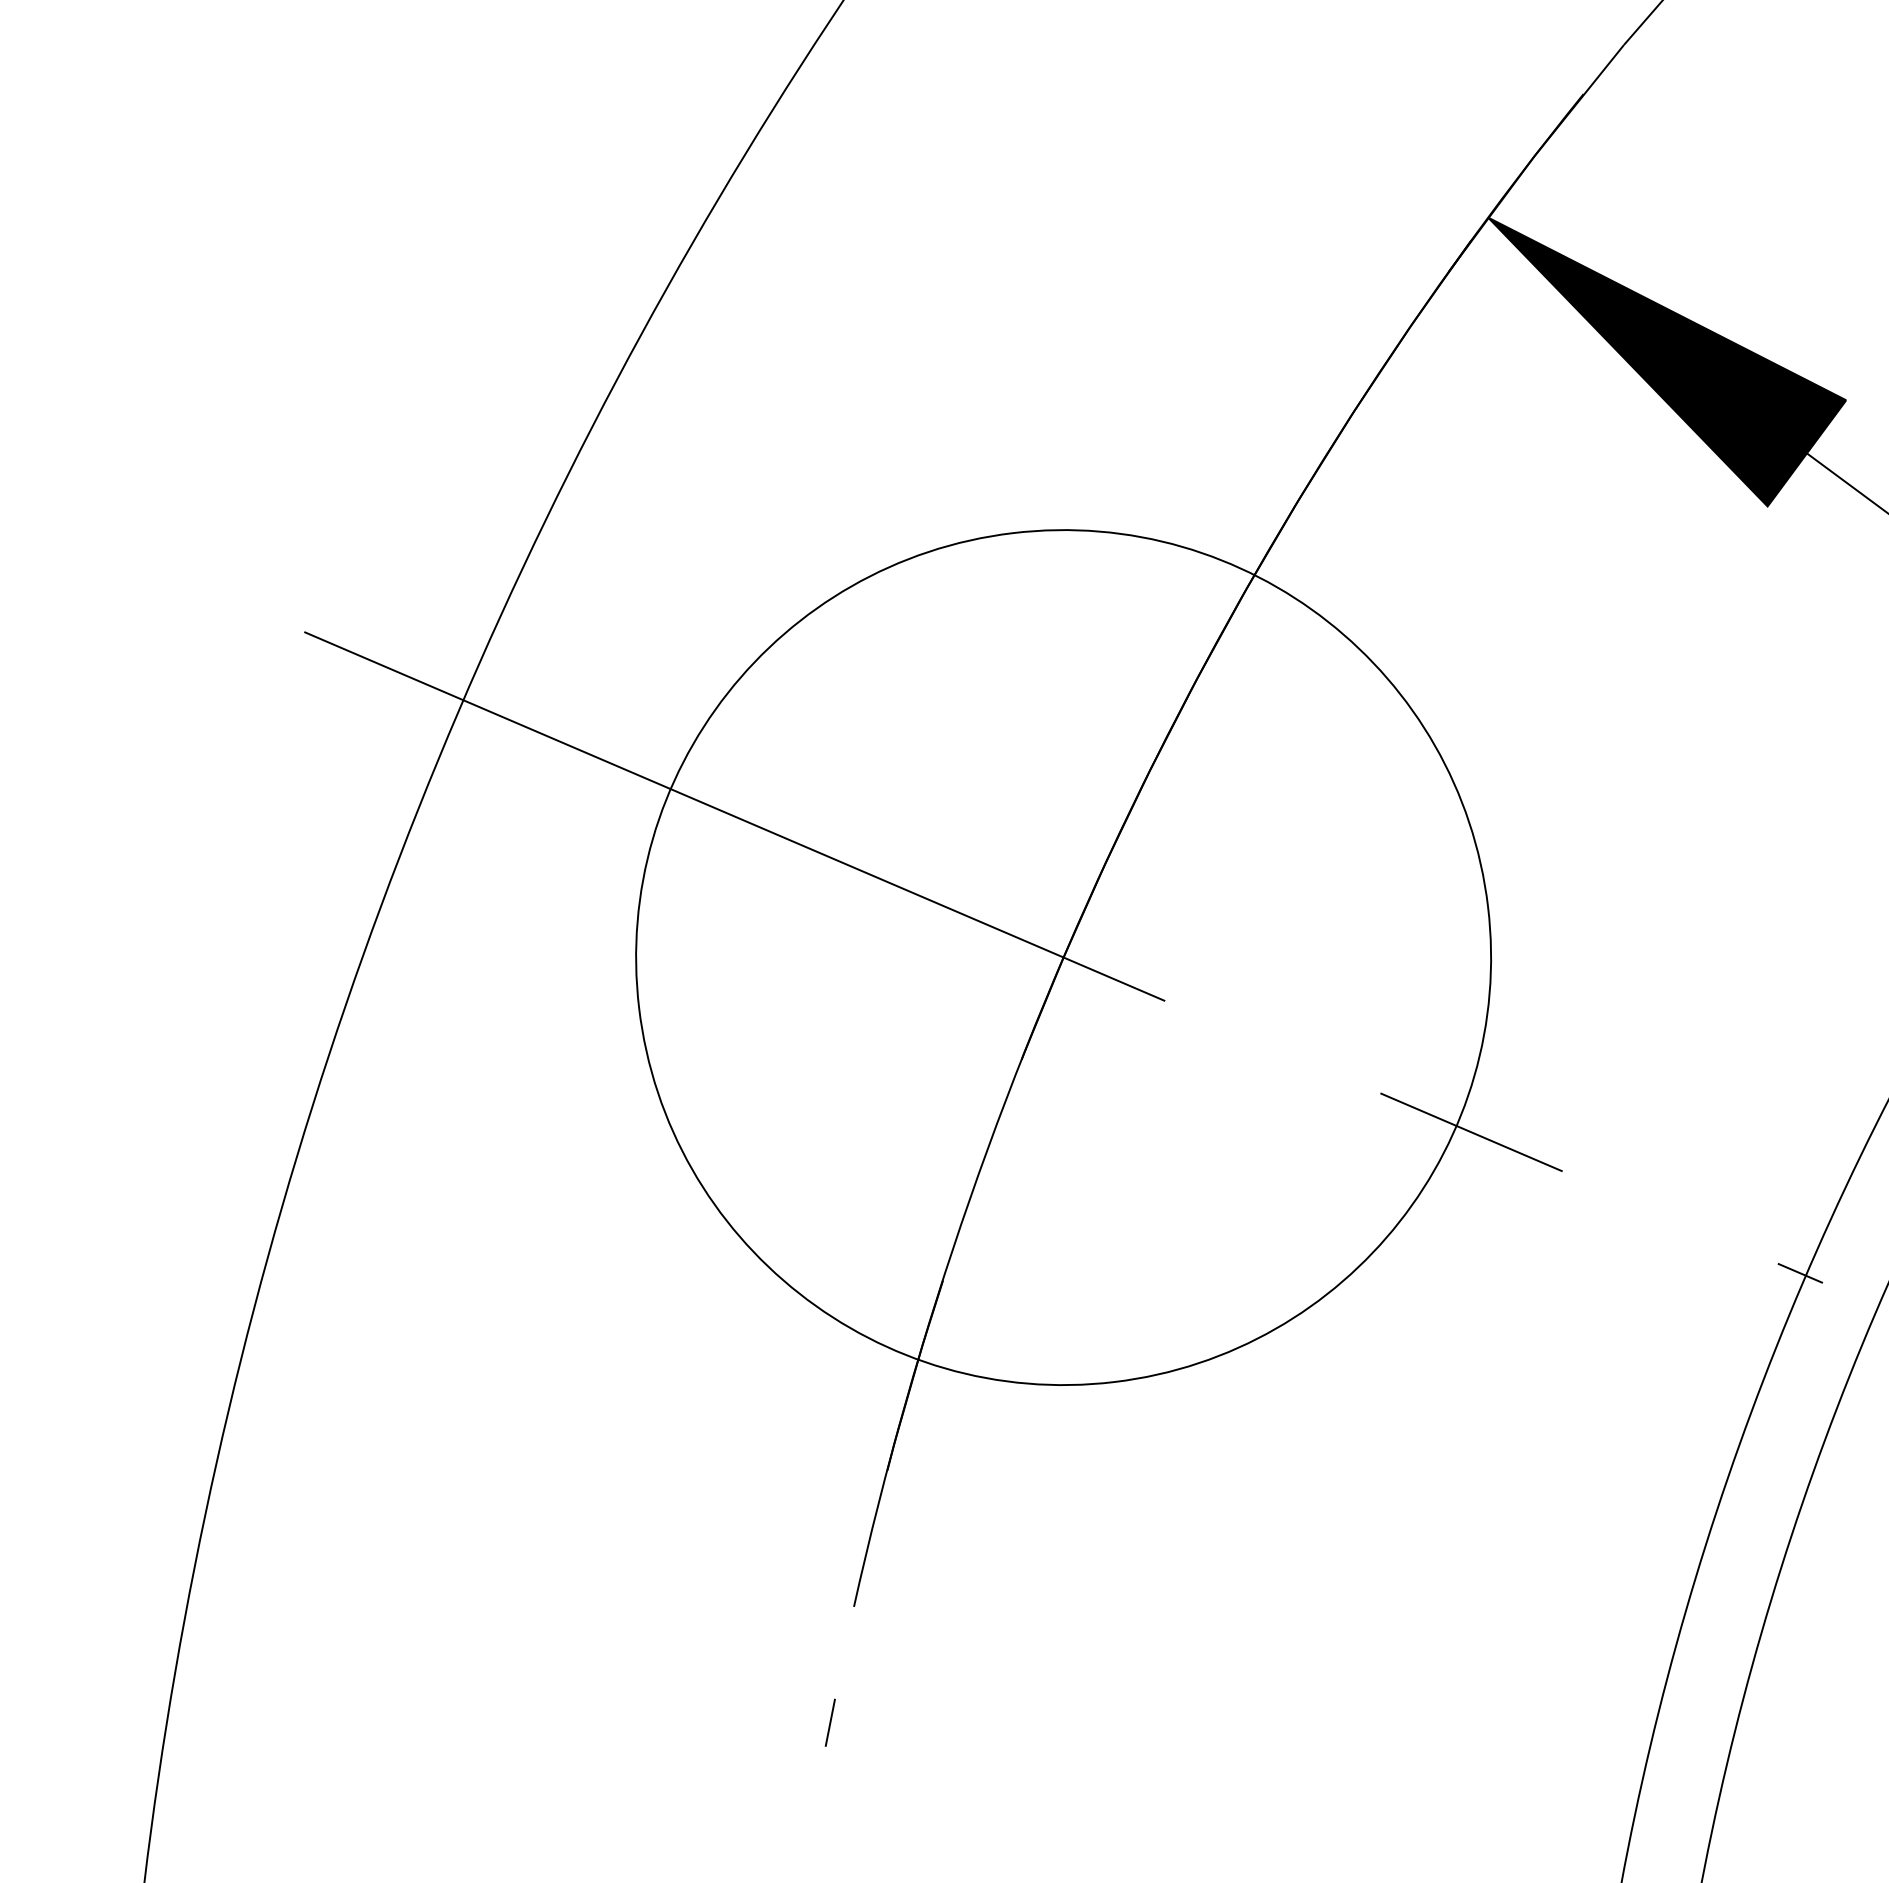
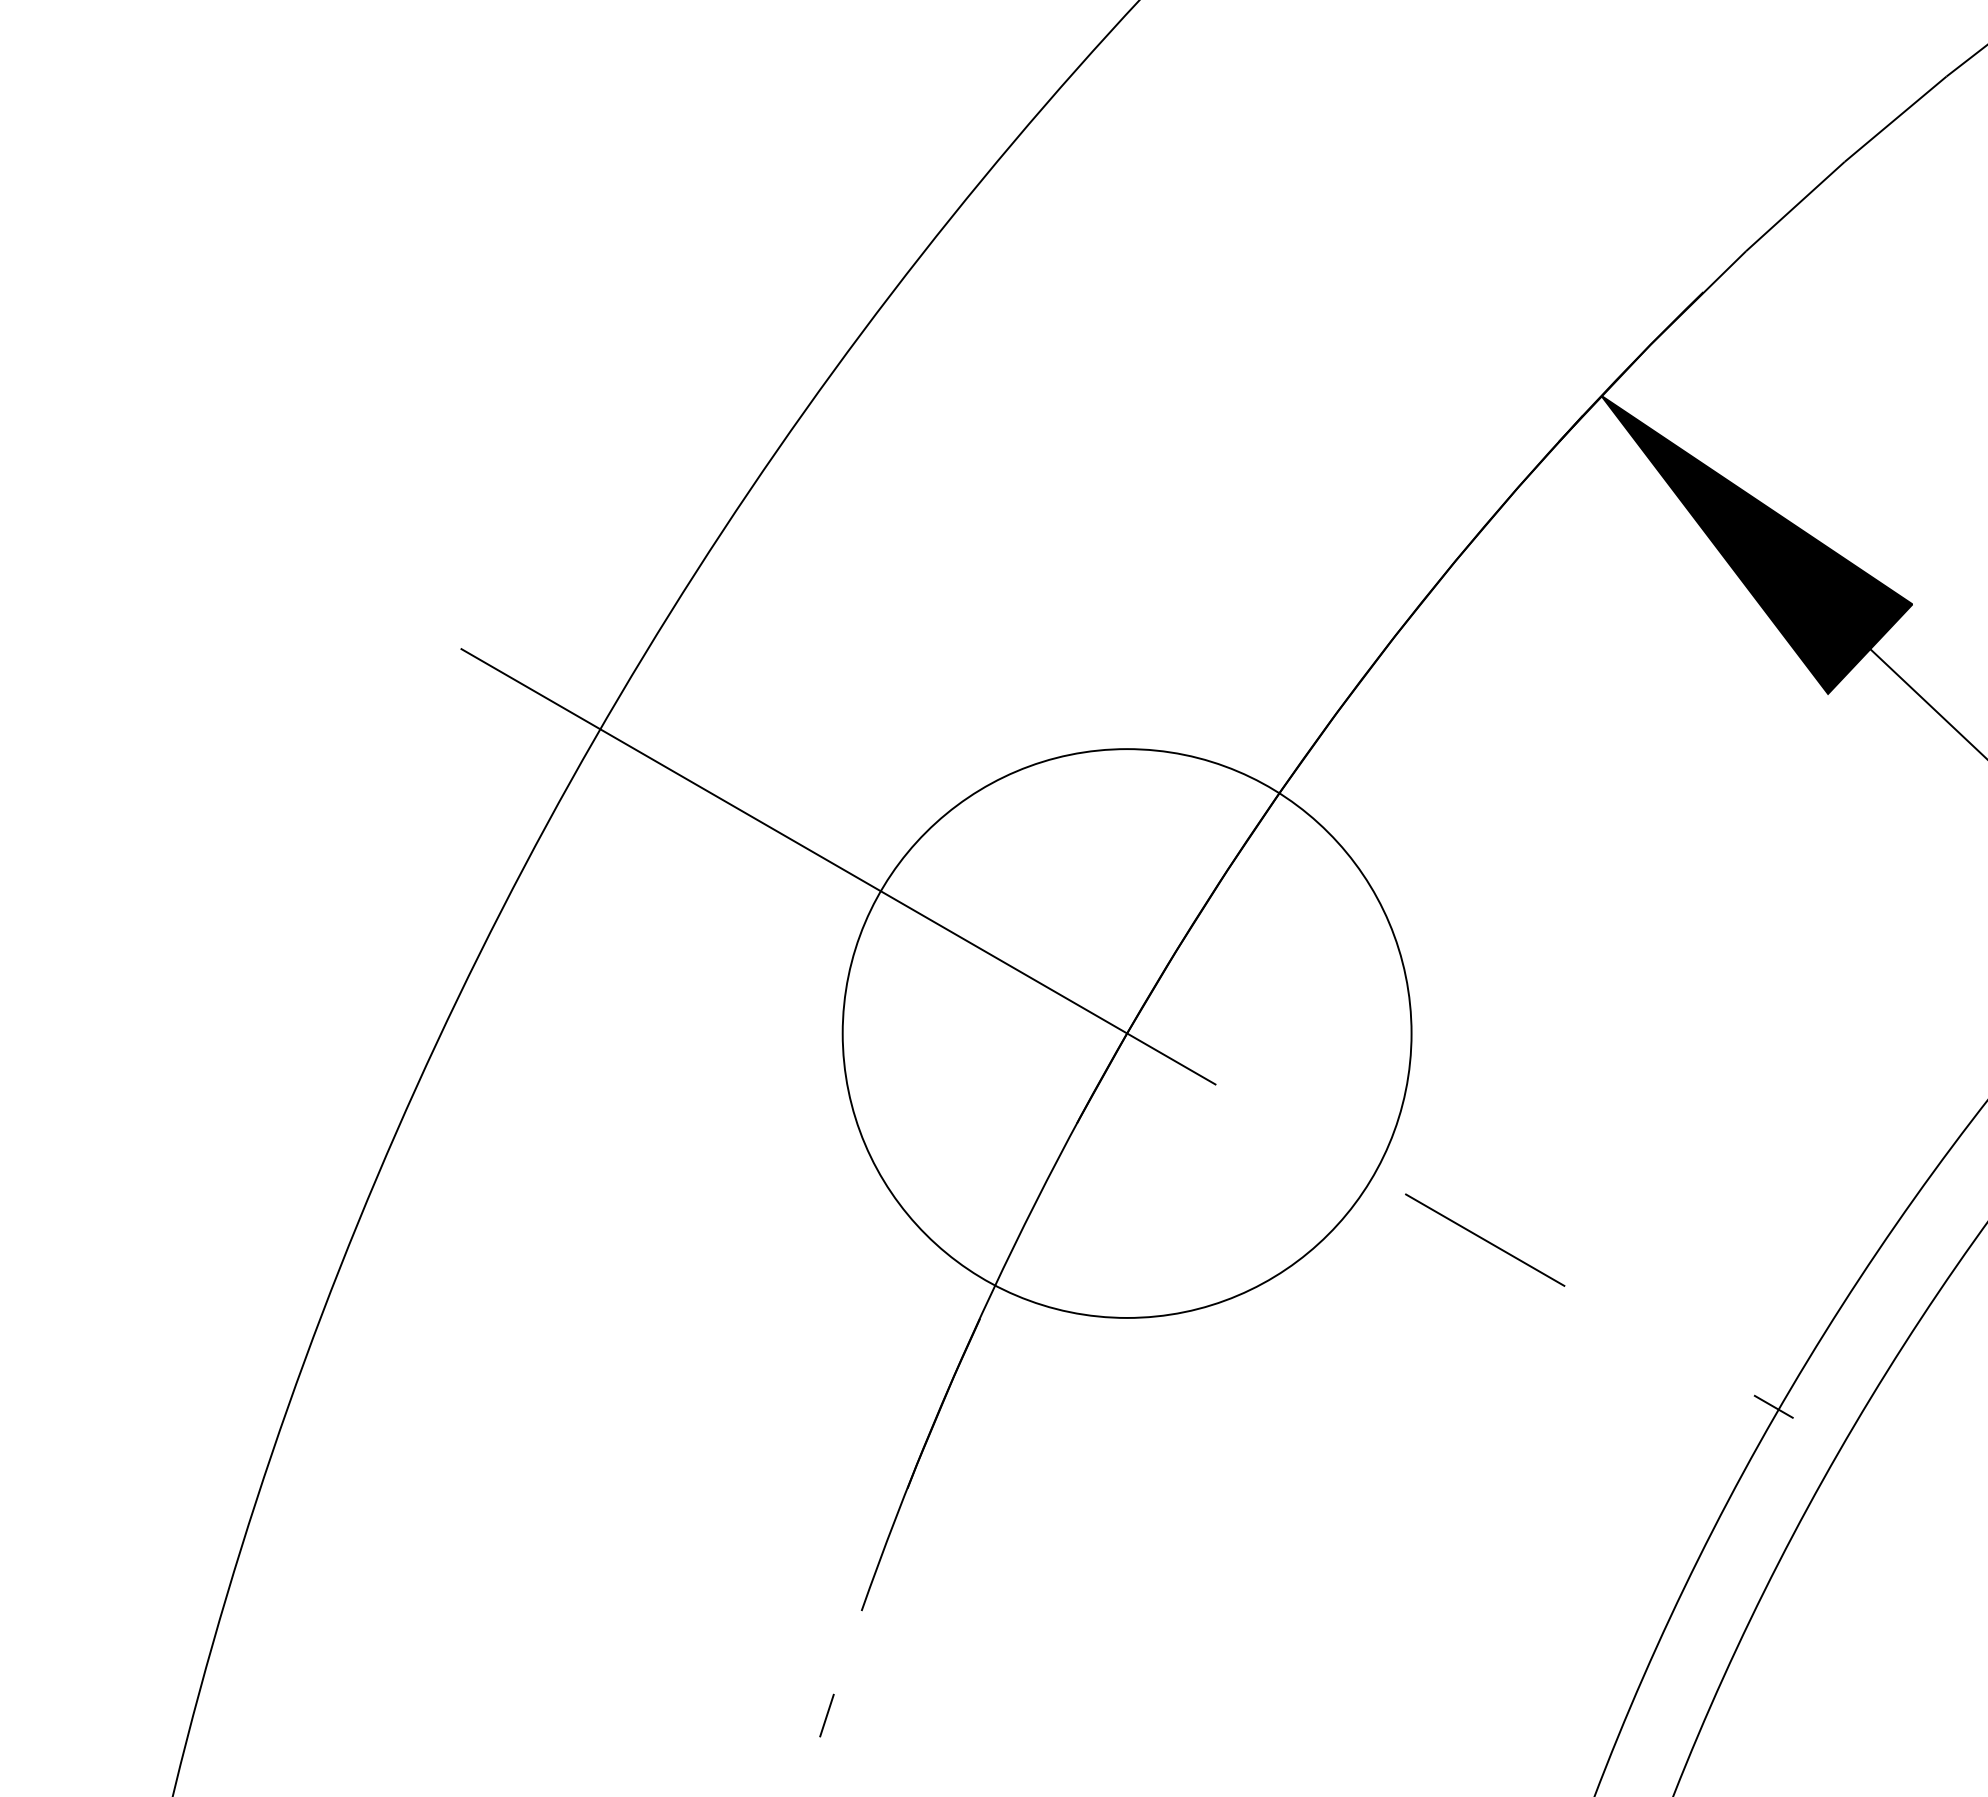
circle: (1062, 957) -> (1126, 1033), size x0.71

